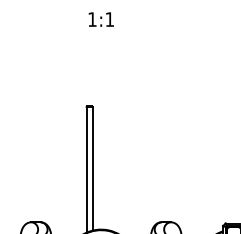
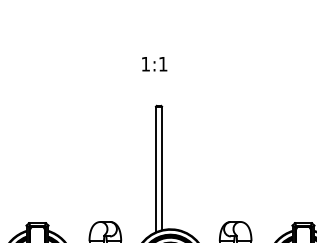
text: (101, 19) -> (154, 64), moved

